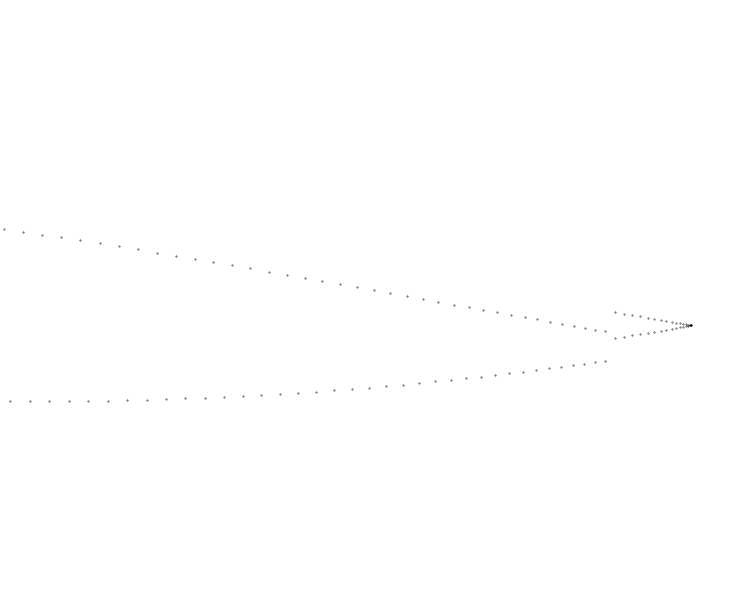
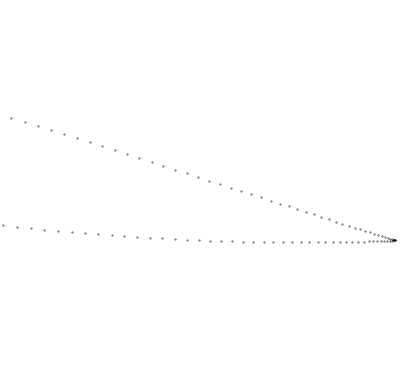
part: (653, 325) -> (368, 236), moved

